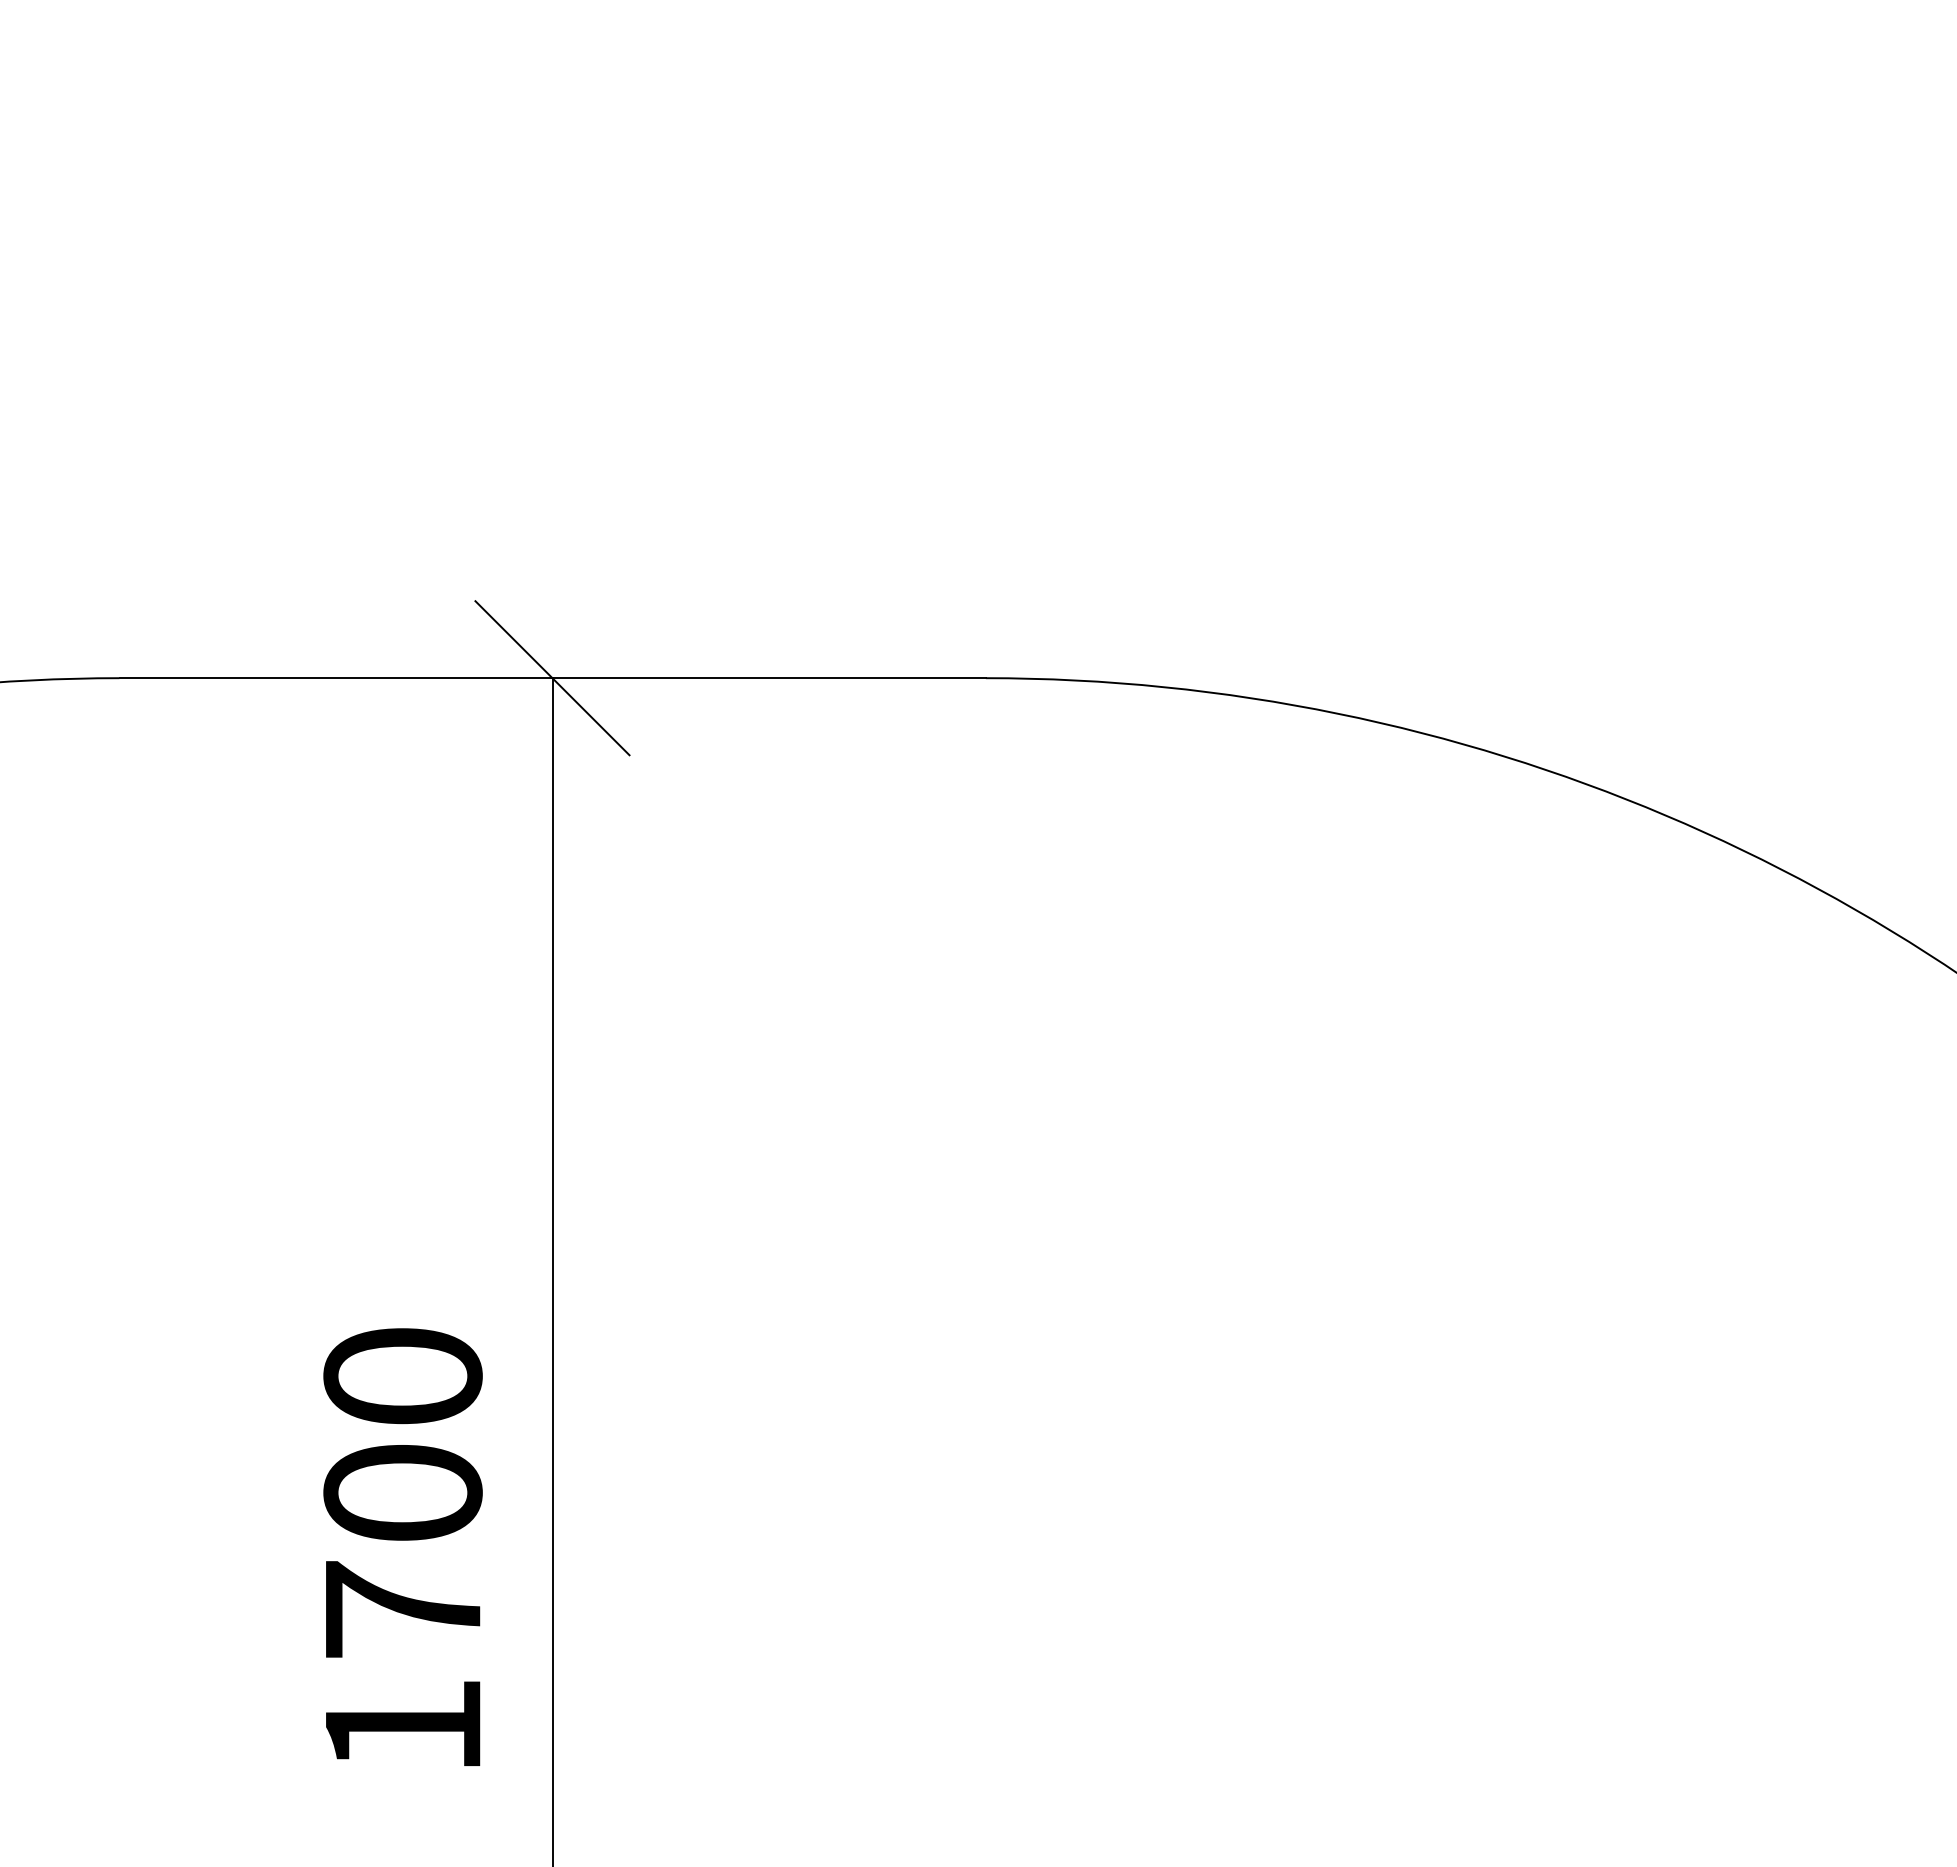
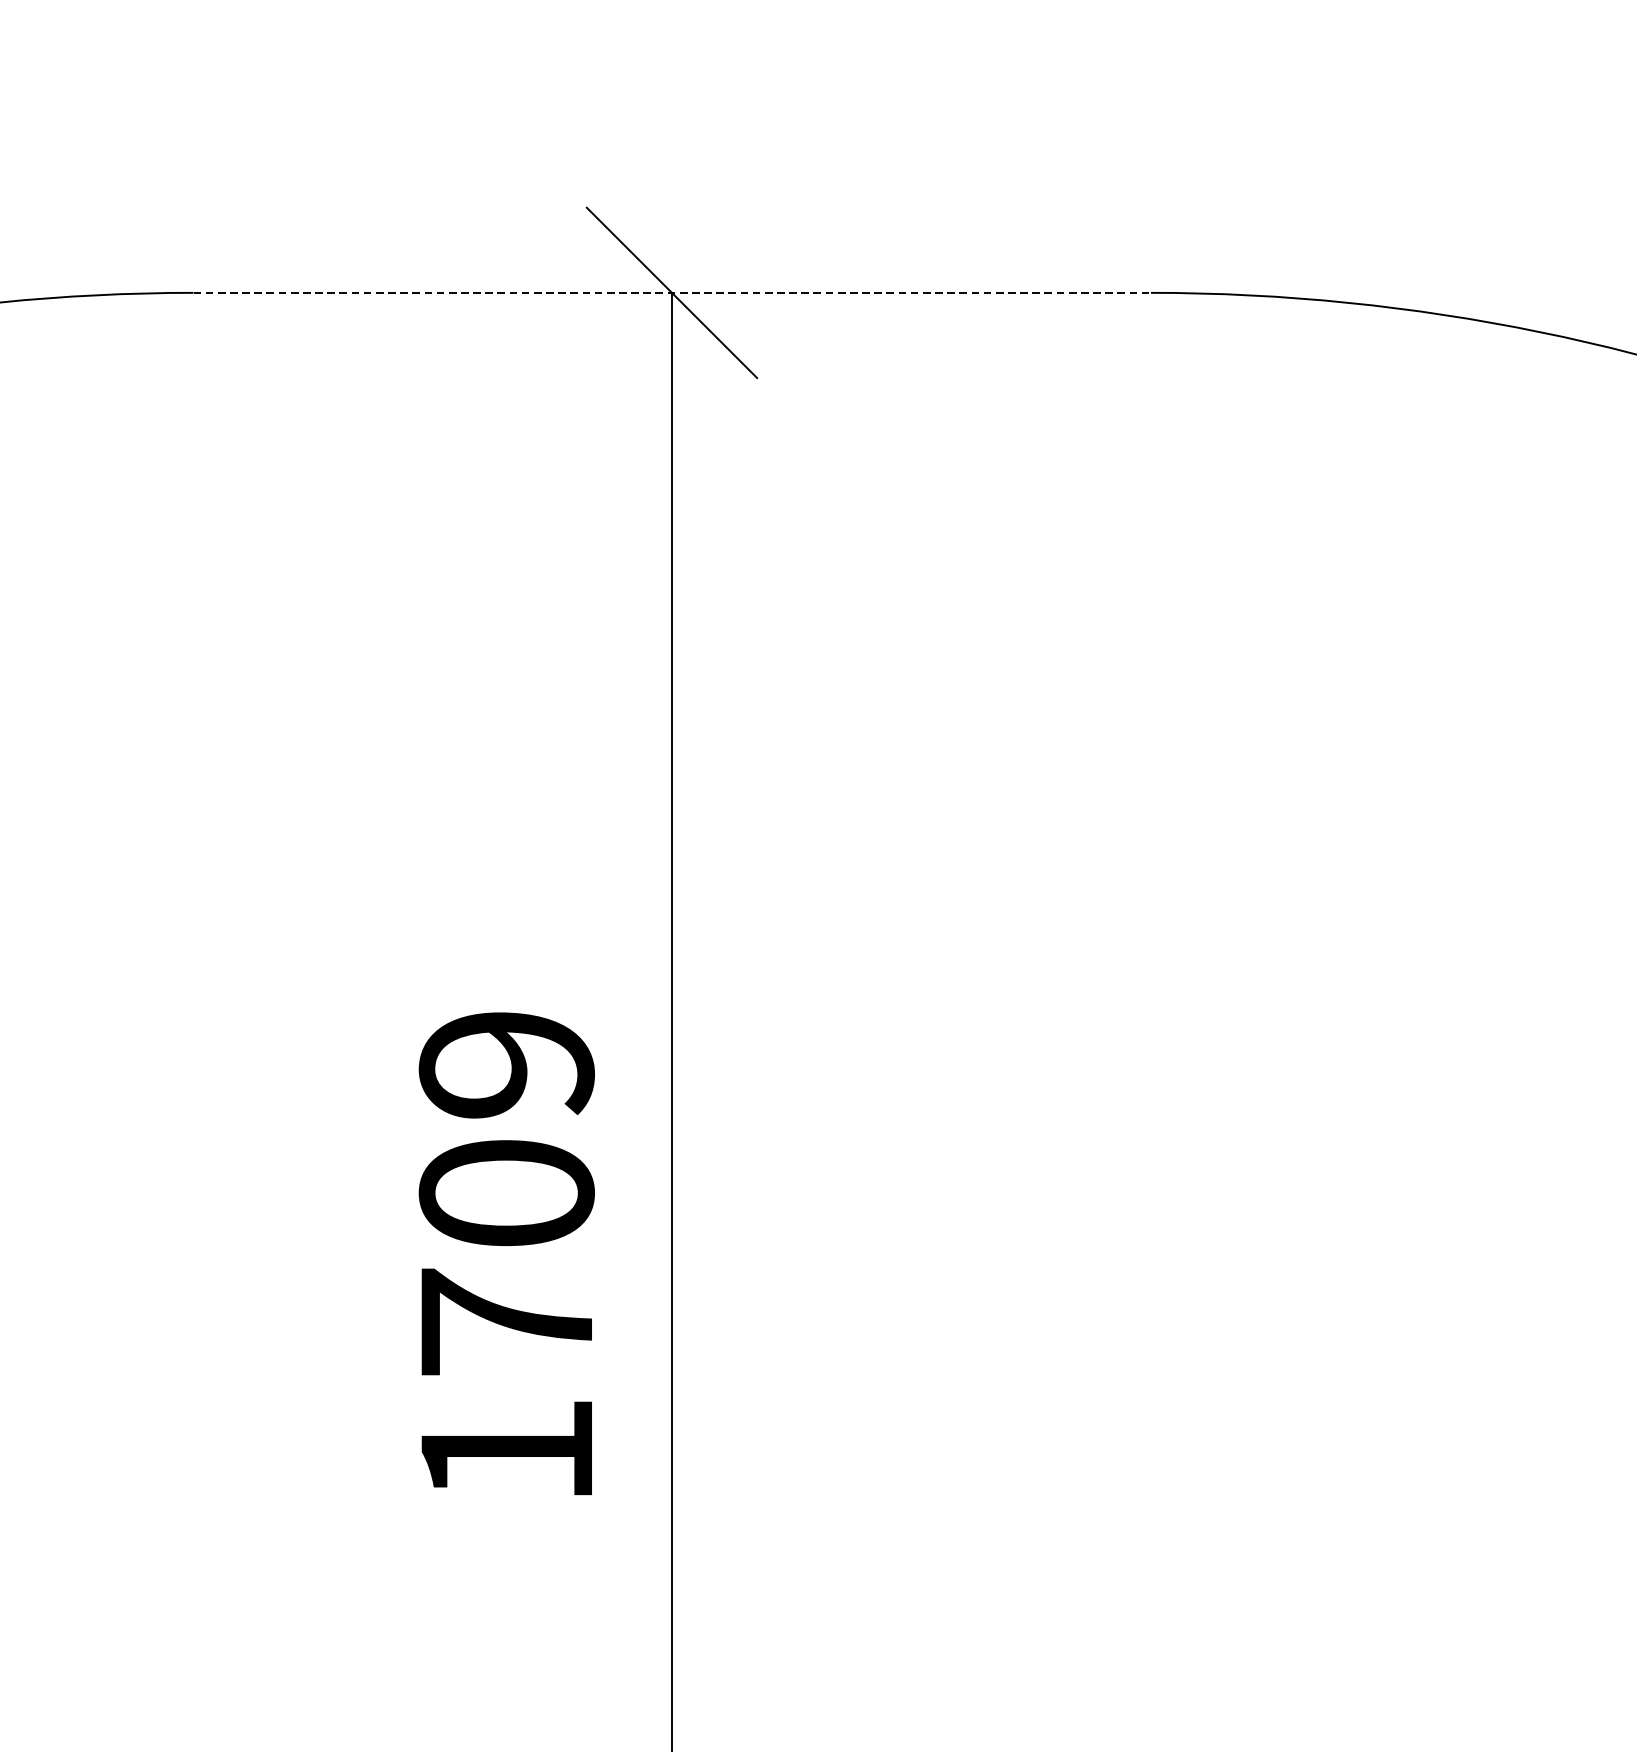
line: (553, 678) -> (673, 293), solid -> dashed
text: (402, 1376) -> (506, 1064), 1700 -> 1709

